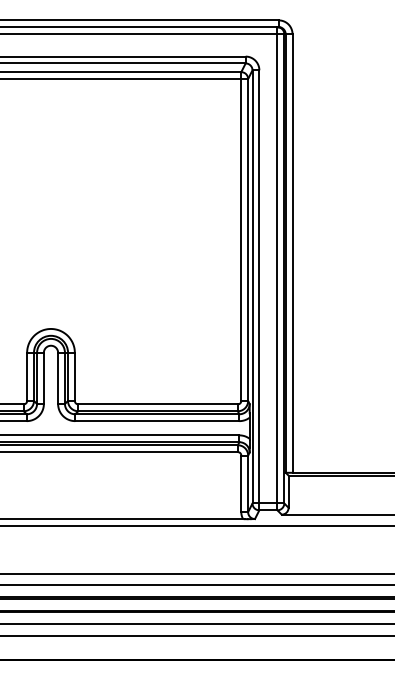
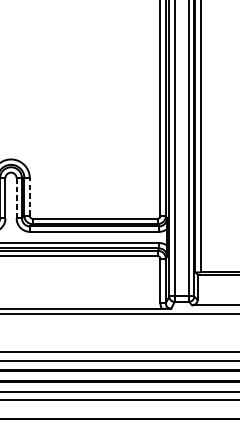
line: (74, 376) -> (29, 196), solid -> dashed
line: (58, 378) -> (16, 198), solid -> dashed

